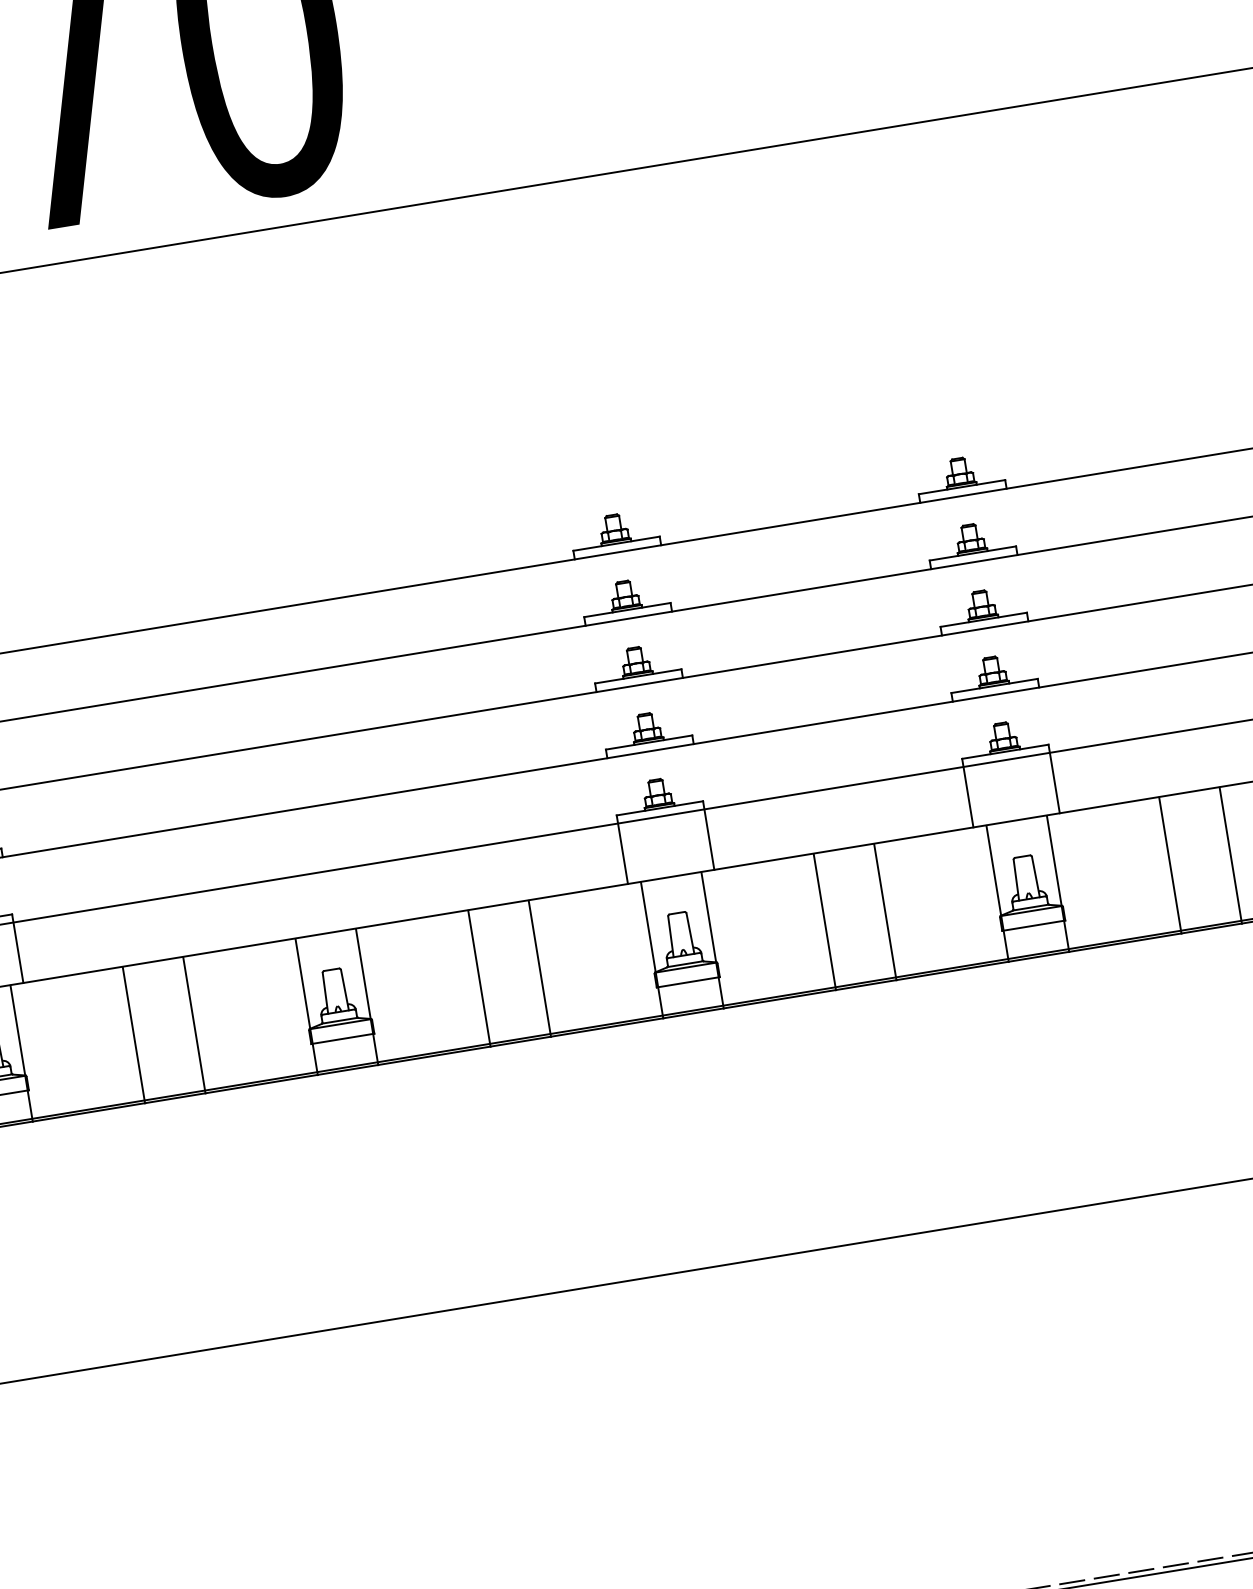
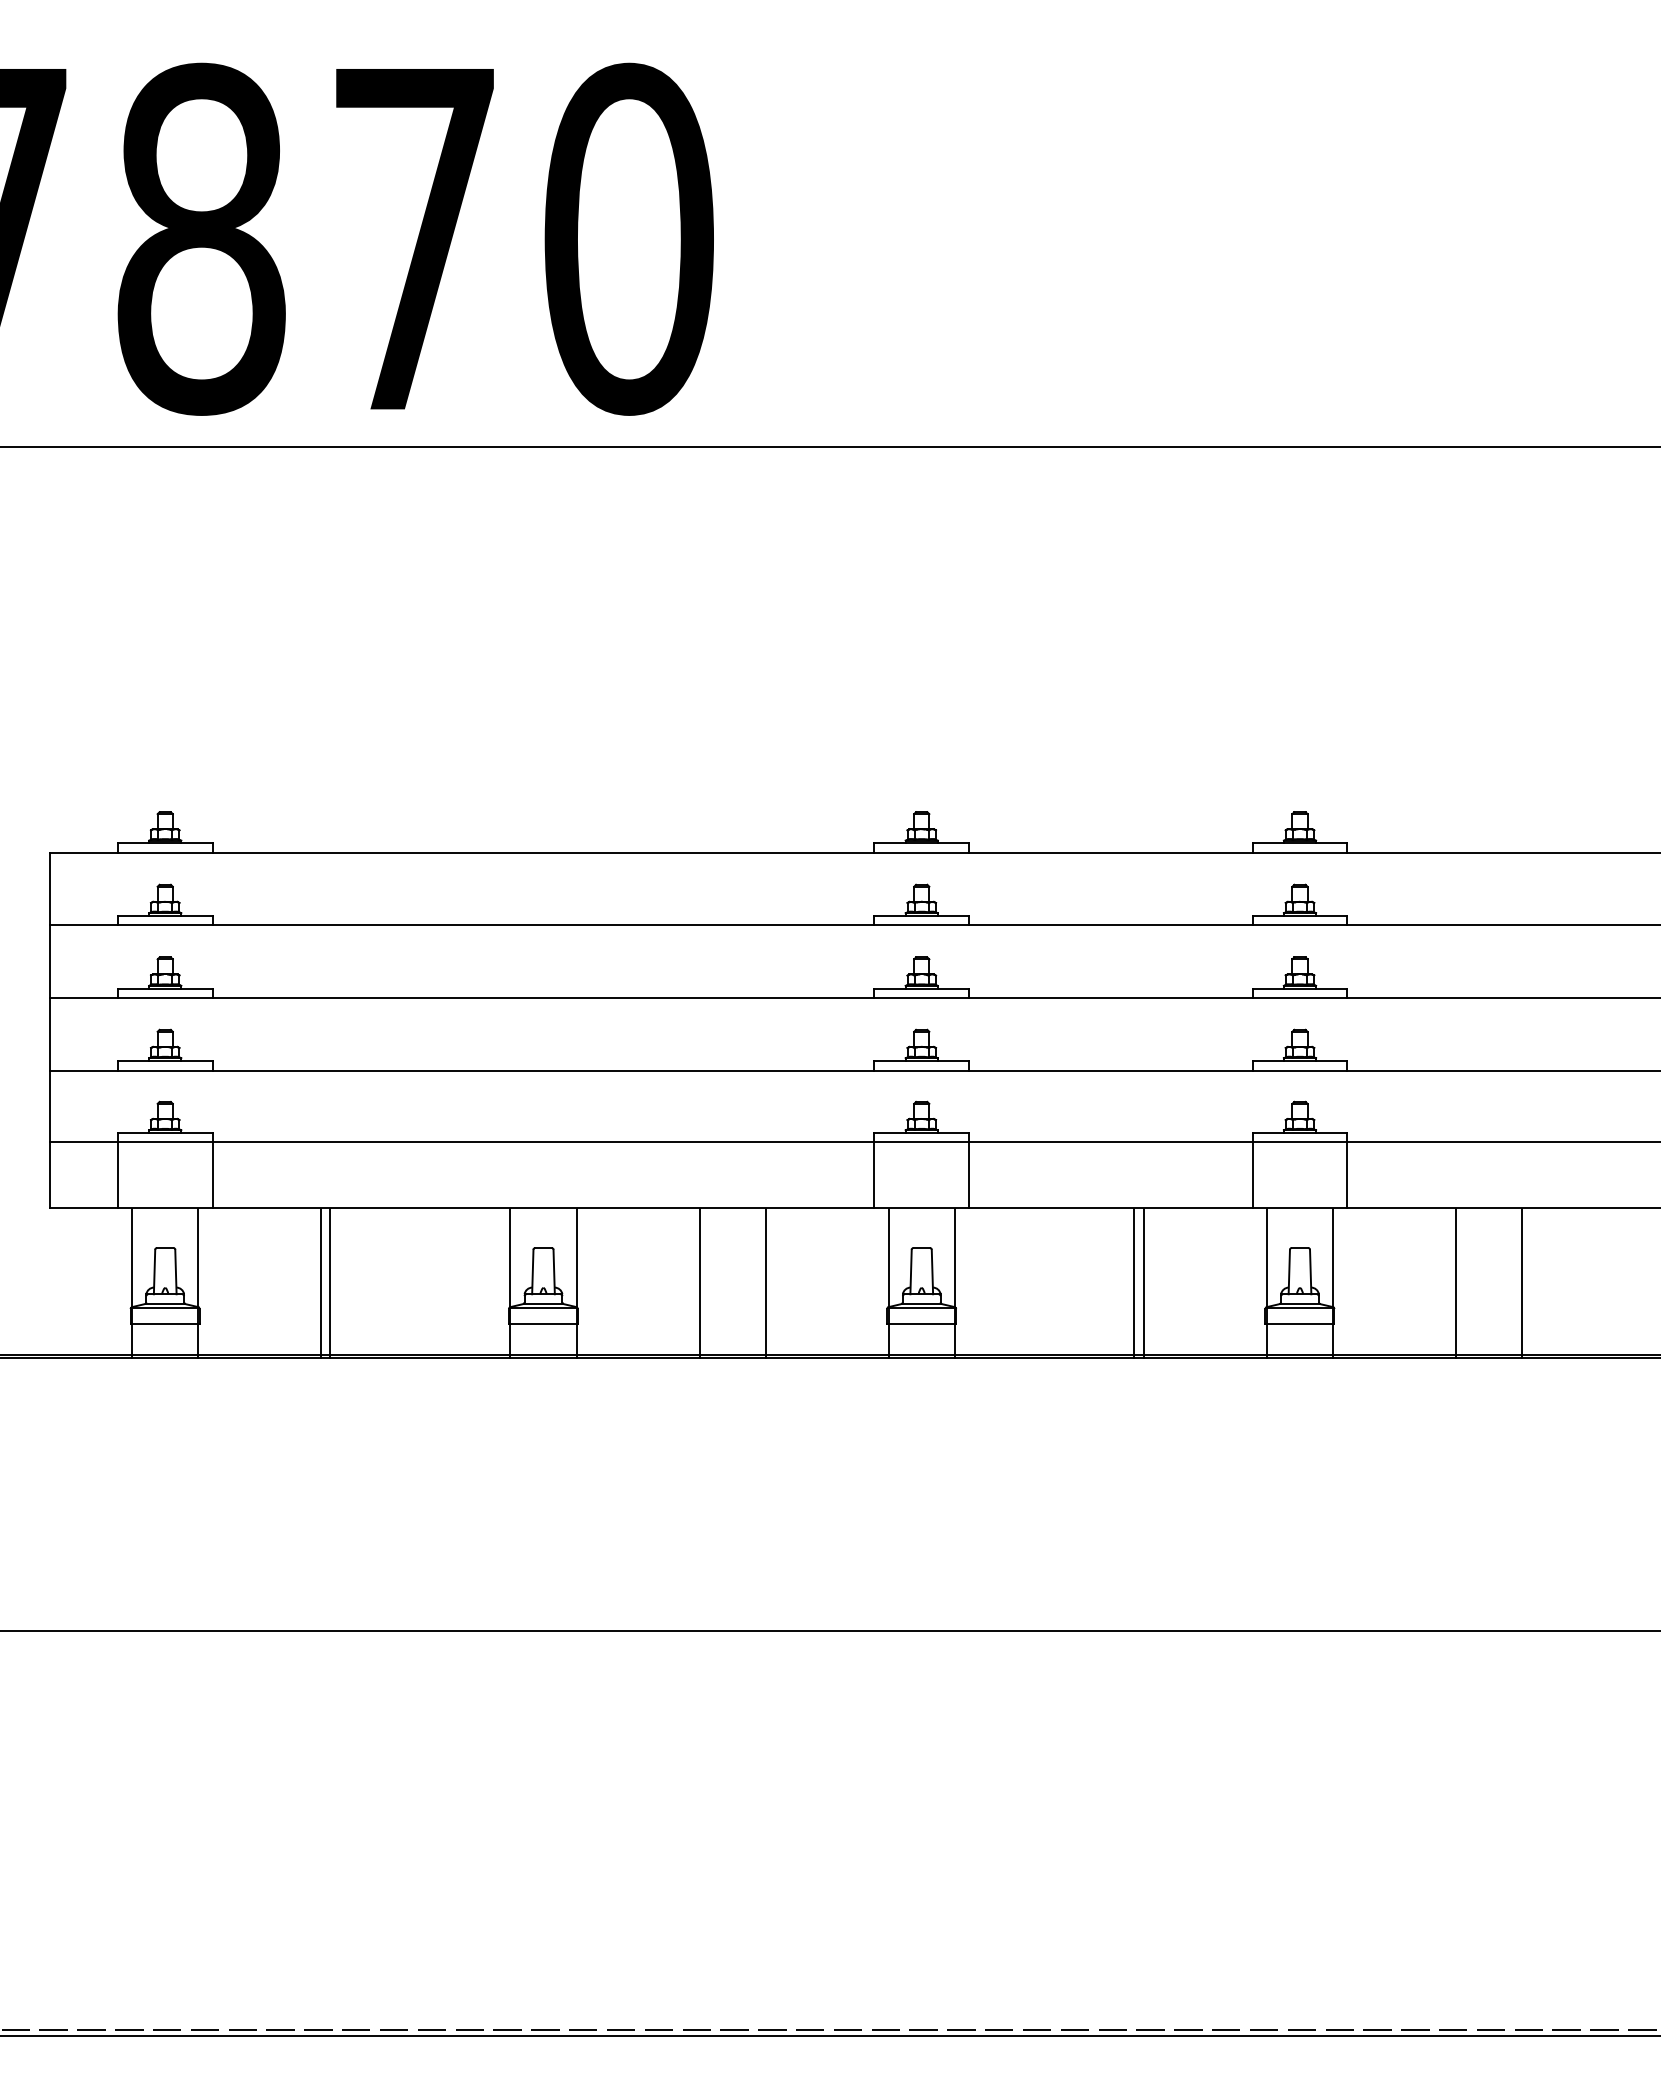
line: (824, 921) -> (1133, 1282), moved
line: (194, 1024) -> (330, 1282), moved

